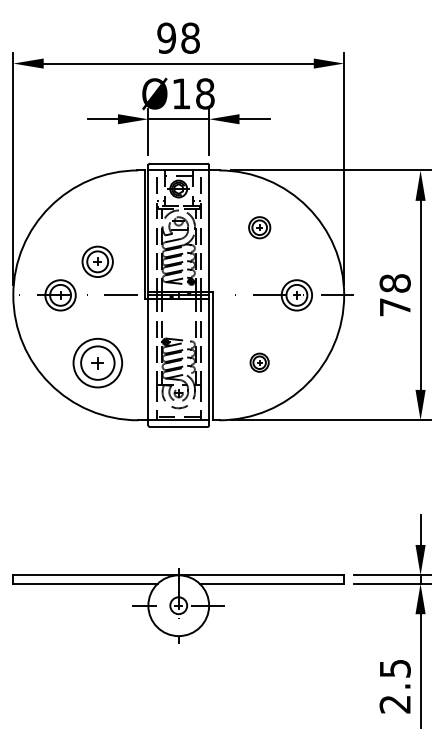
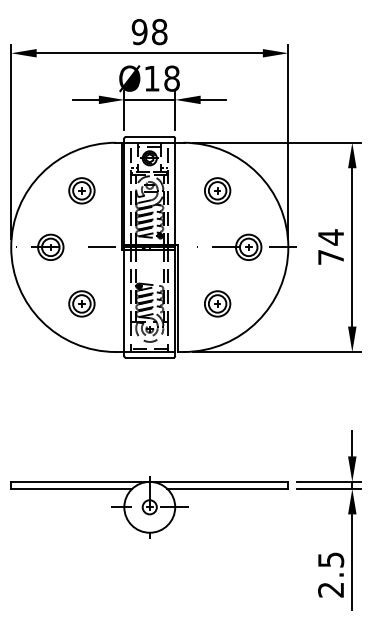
part: (259, 227) -> (217, 190), size x1.43
part: (97, 261) -> (81, 190), moved
text: (394, 283) -> (330, 237), 78 -> 74
part: (97, 362) -> (81, 303), size x0.62
part: (259, 362) -> (217, 303), size x1.67

